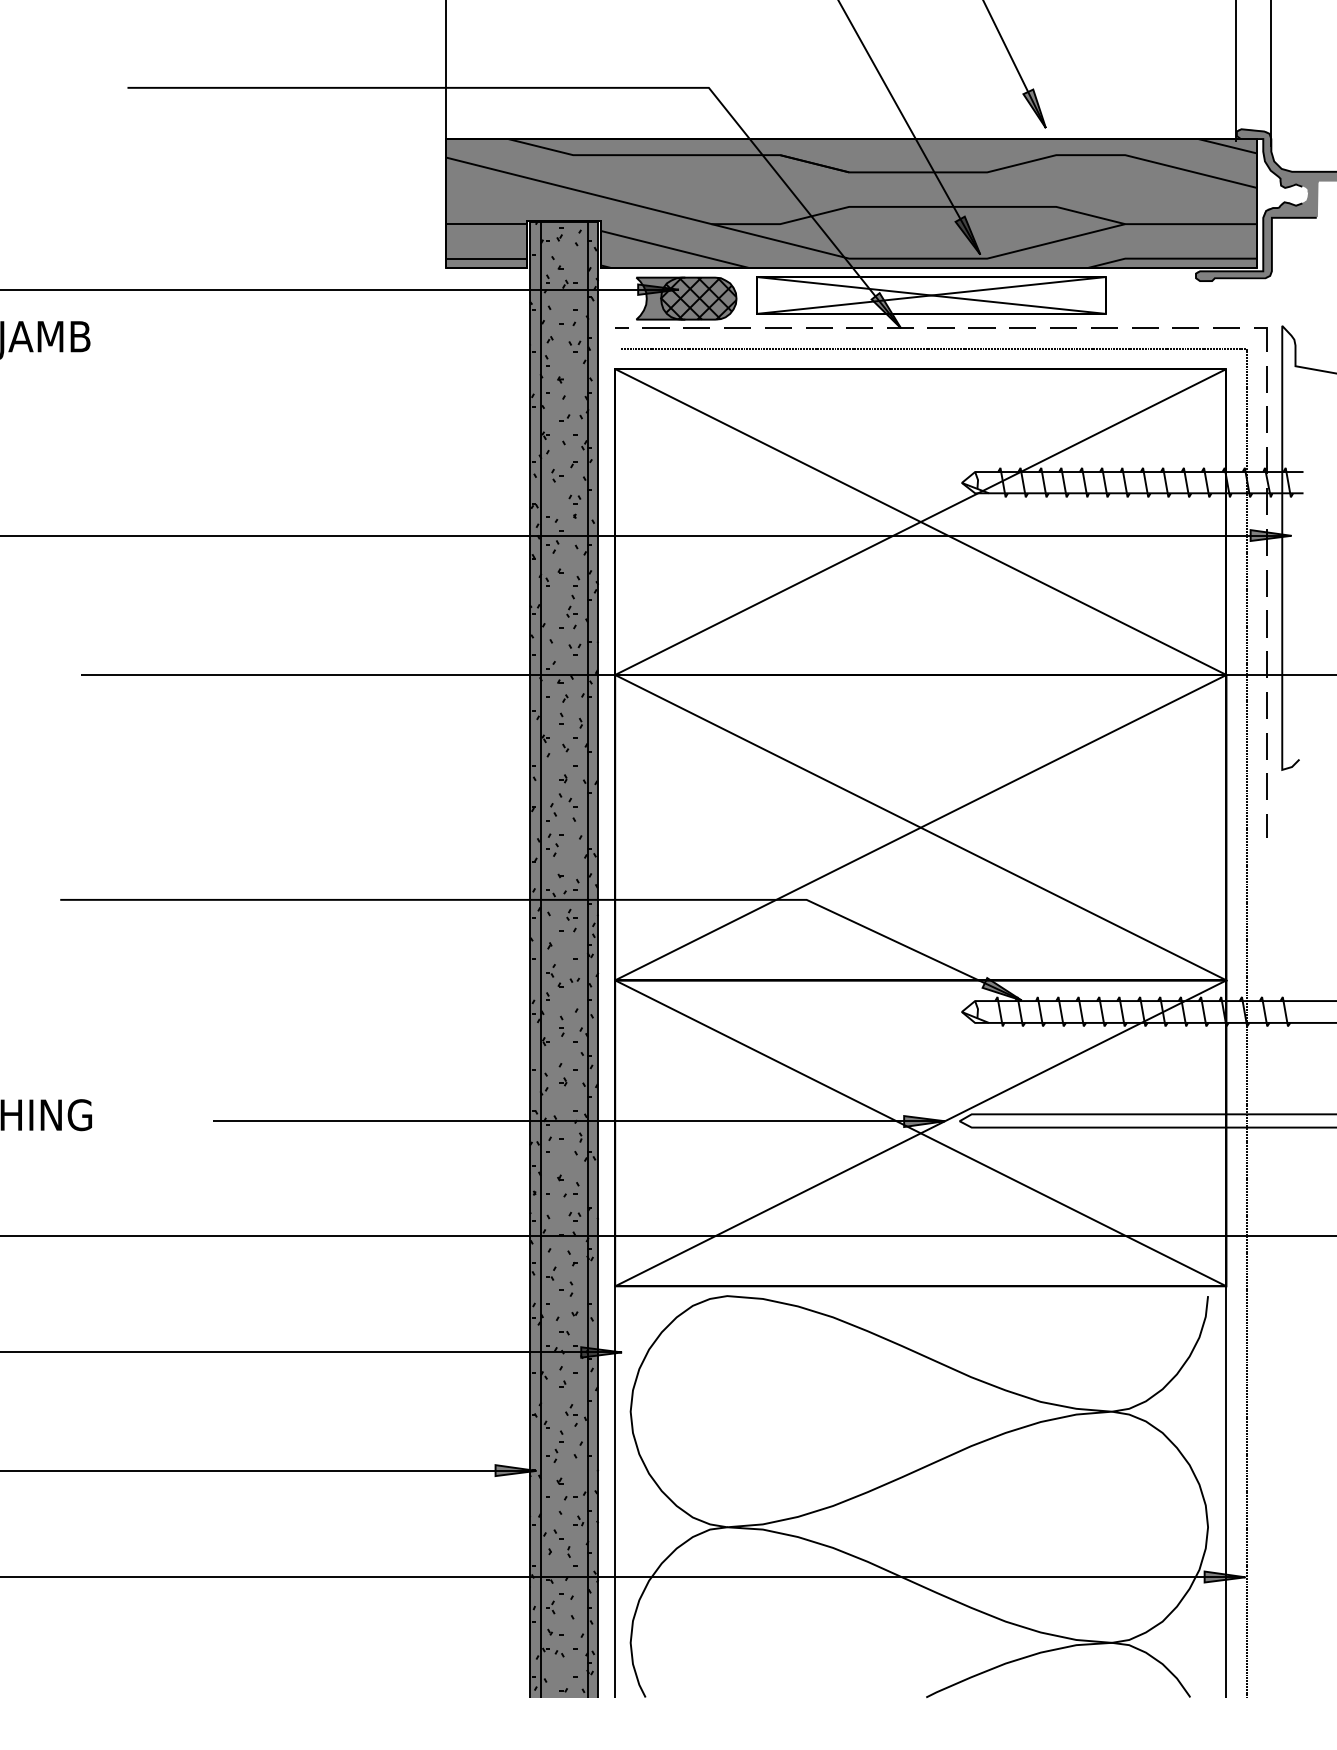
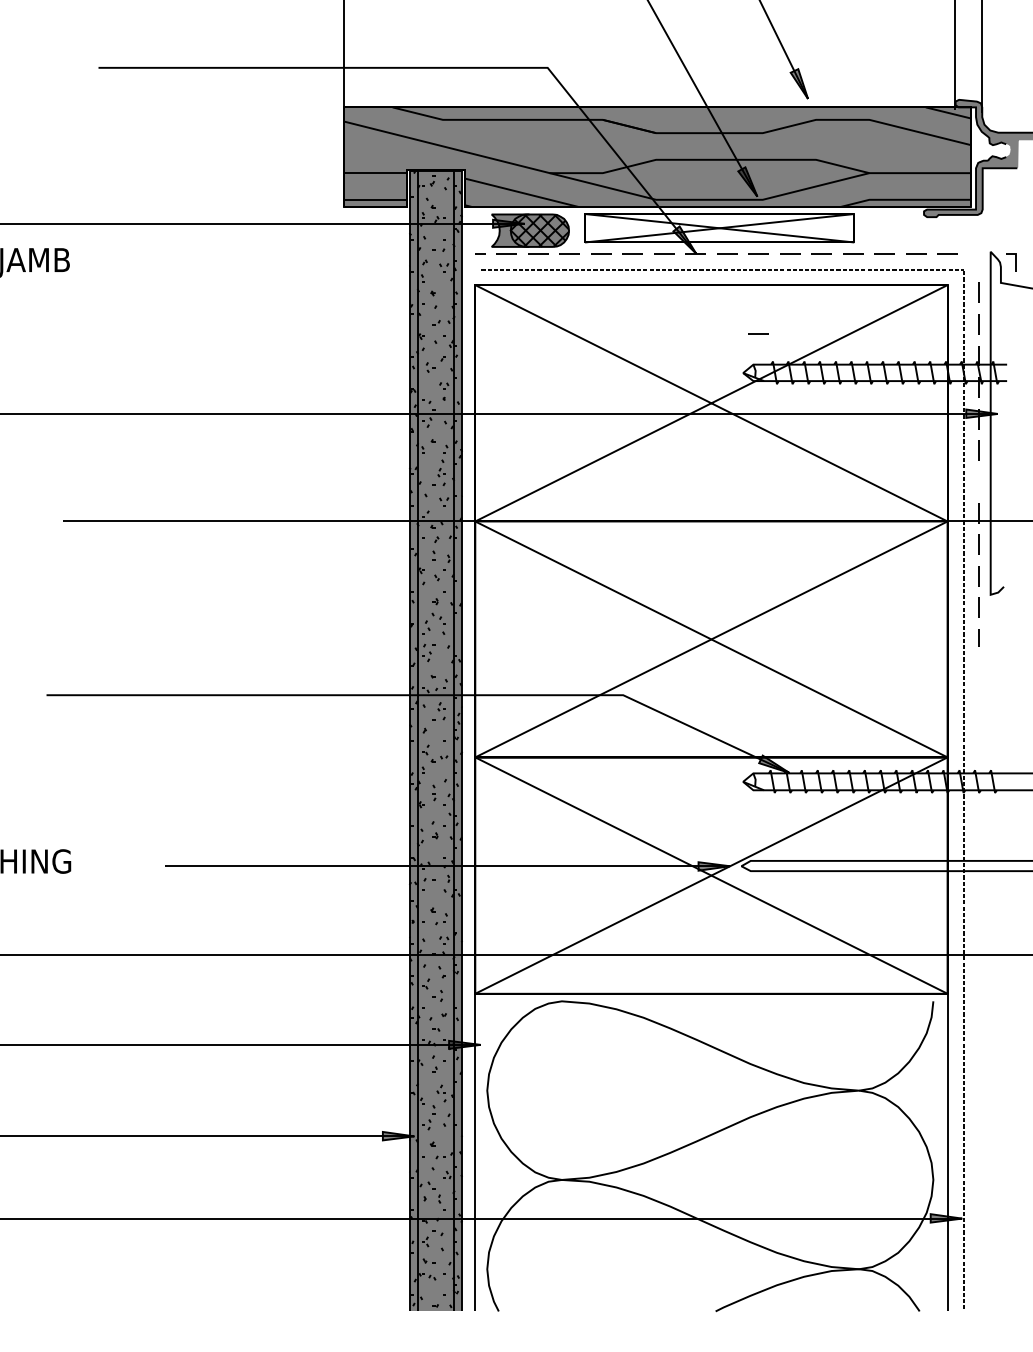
line: (1266, 339) -> (1015, 262), moved
line: (981, 431) -> (758, 333), added
line: (1266, 623) -> (978, 481), removed

